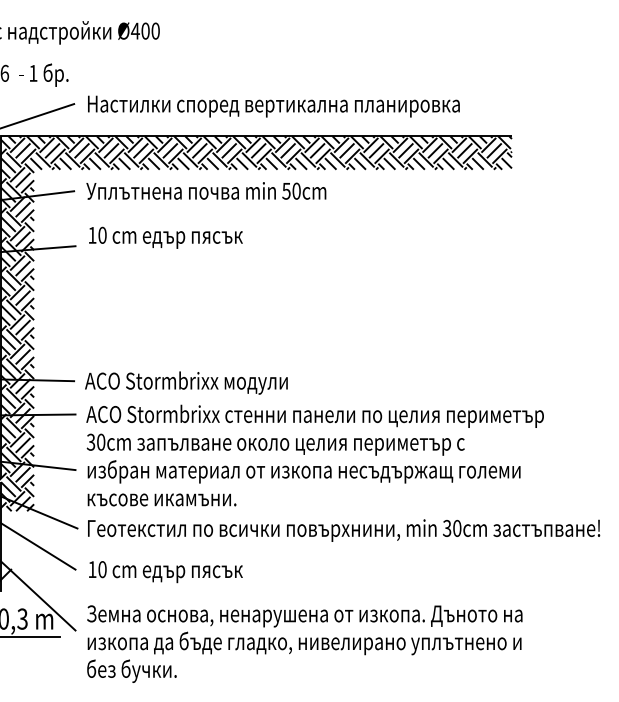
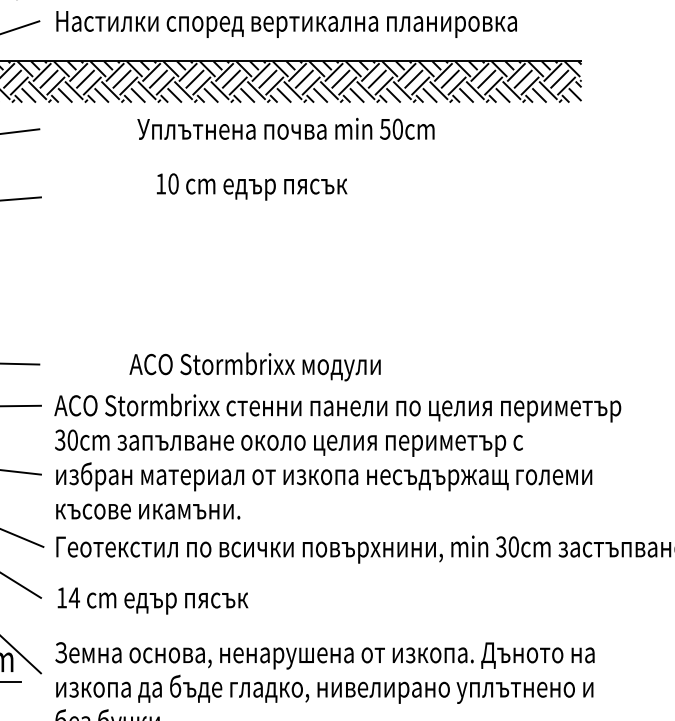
text: (206, 190) -> (286, 128), moved
text: (165, 237) -> (251, 186), moved
text: (186, 382) -> (255, 366), moved
text: (102, 569) -> (74, 597), 10 -> 14

